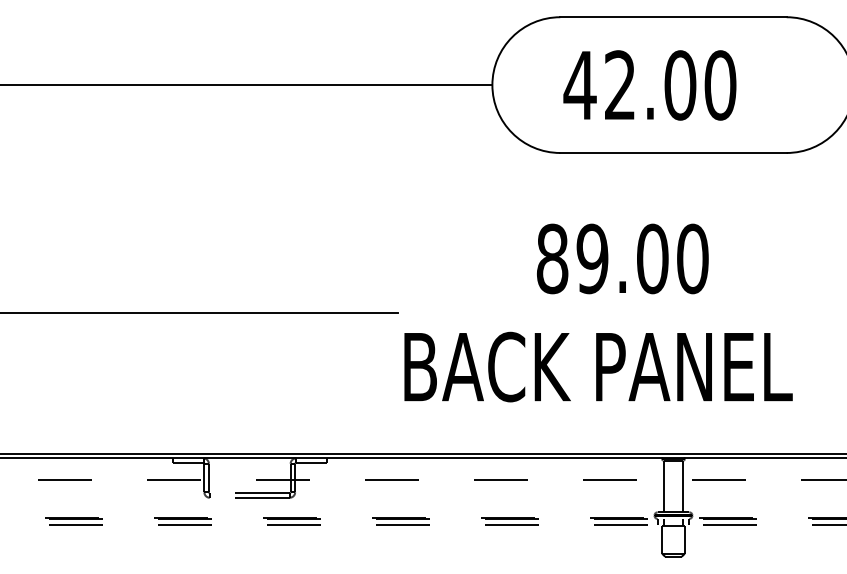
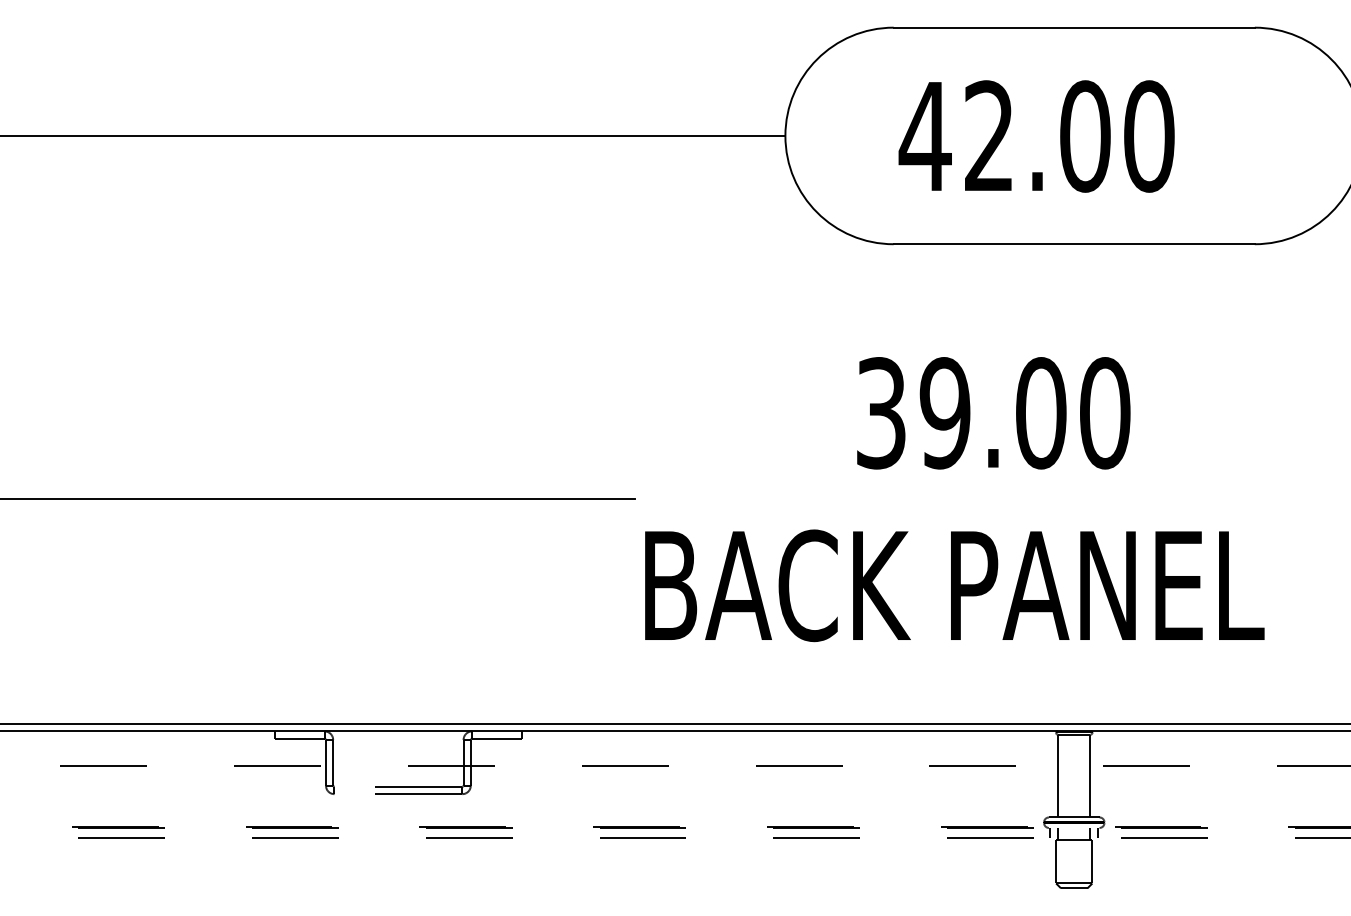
text: (552, 258) -> (881, 412), 89.00 -> 39.00

